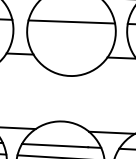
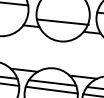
line: (71, 20) -> (62, 21), moved

